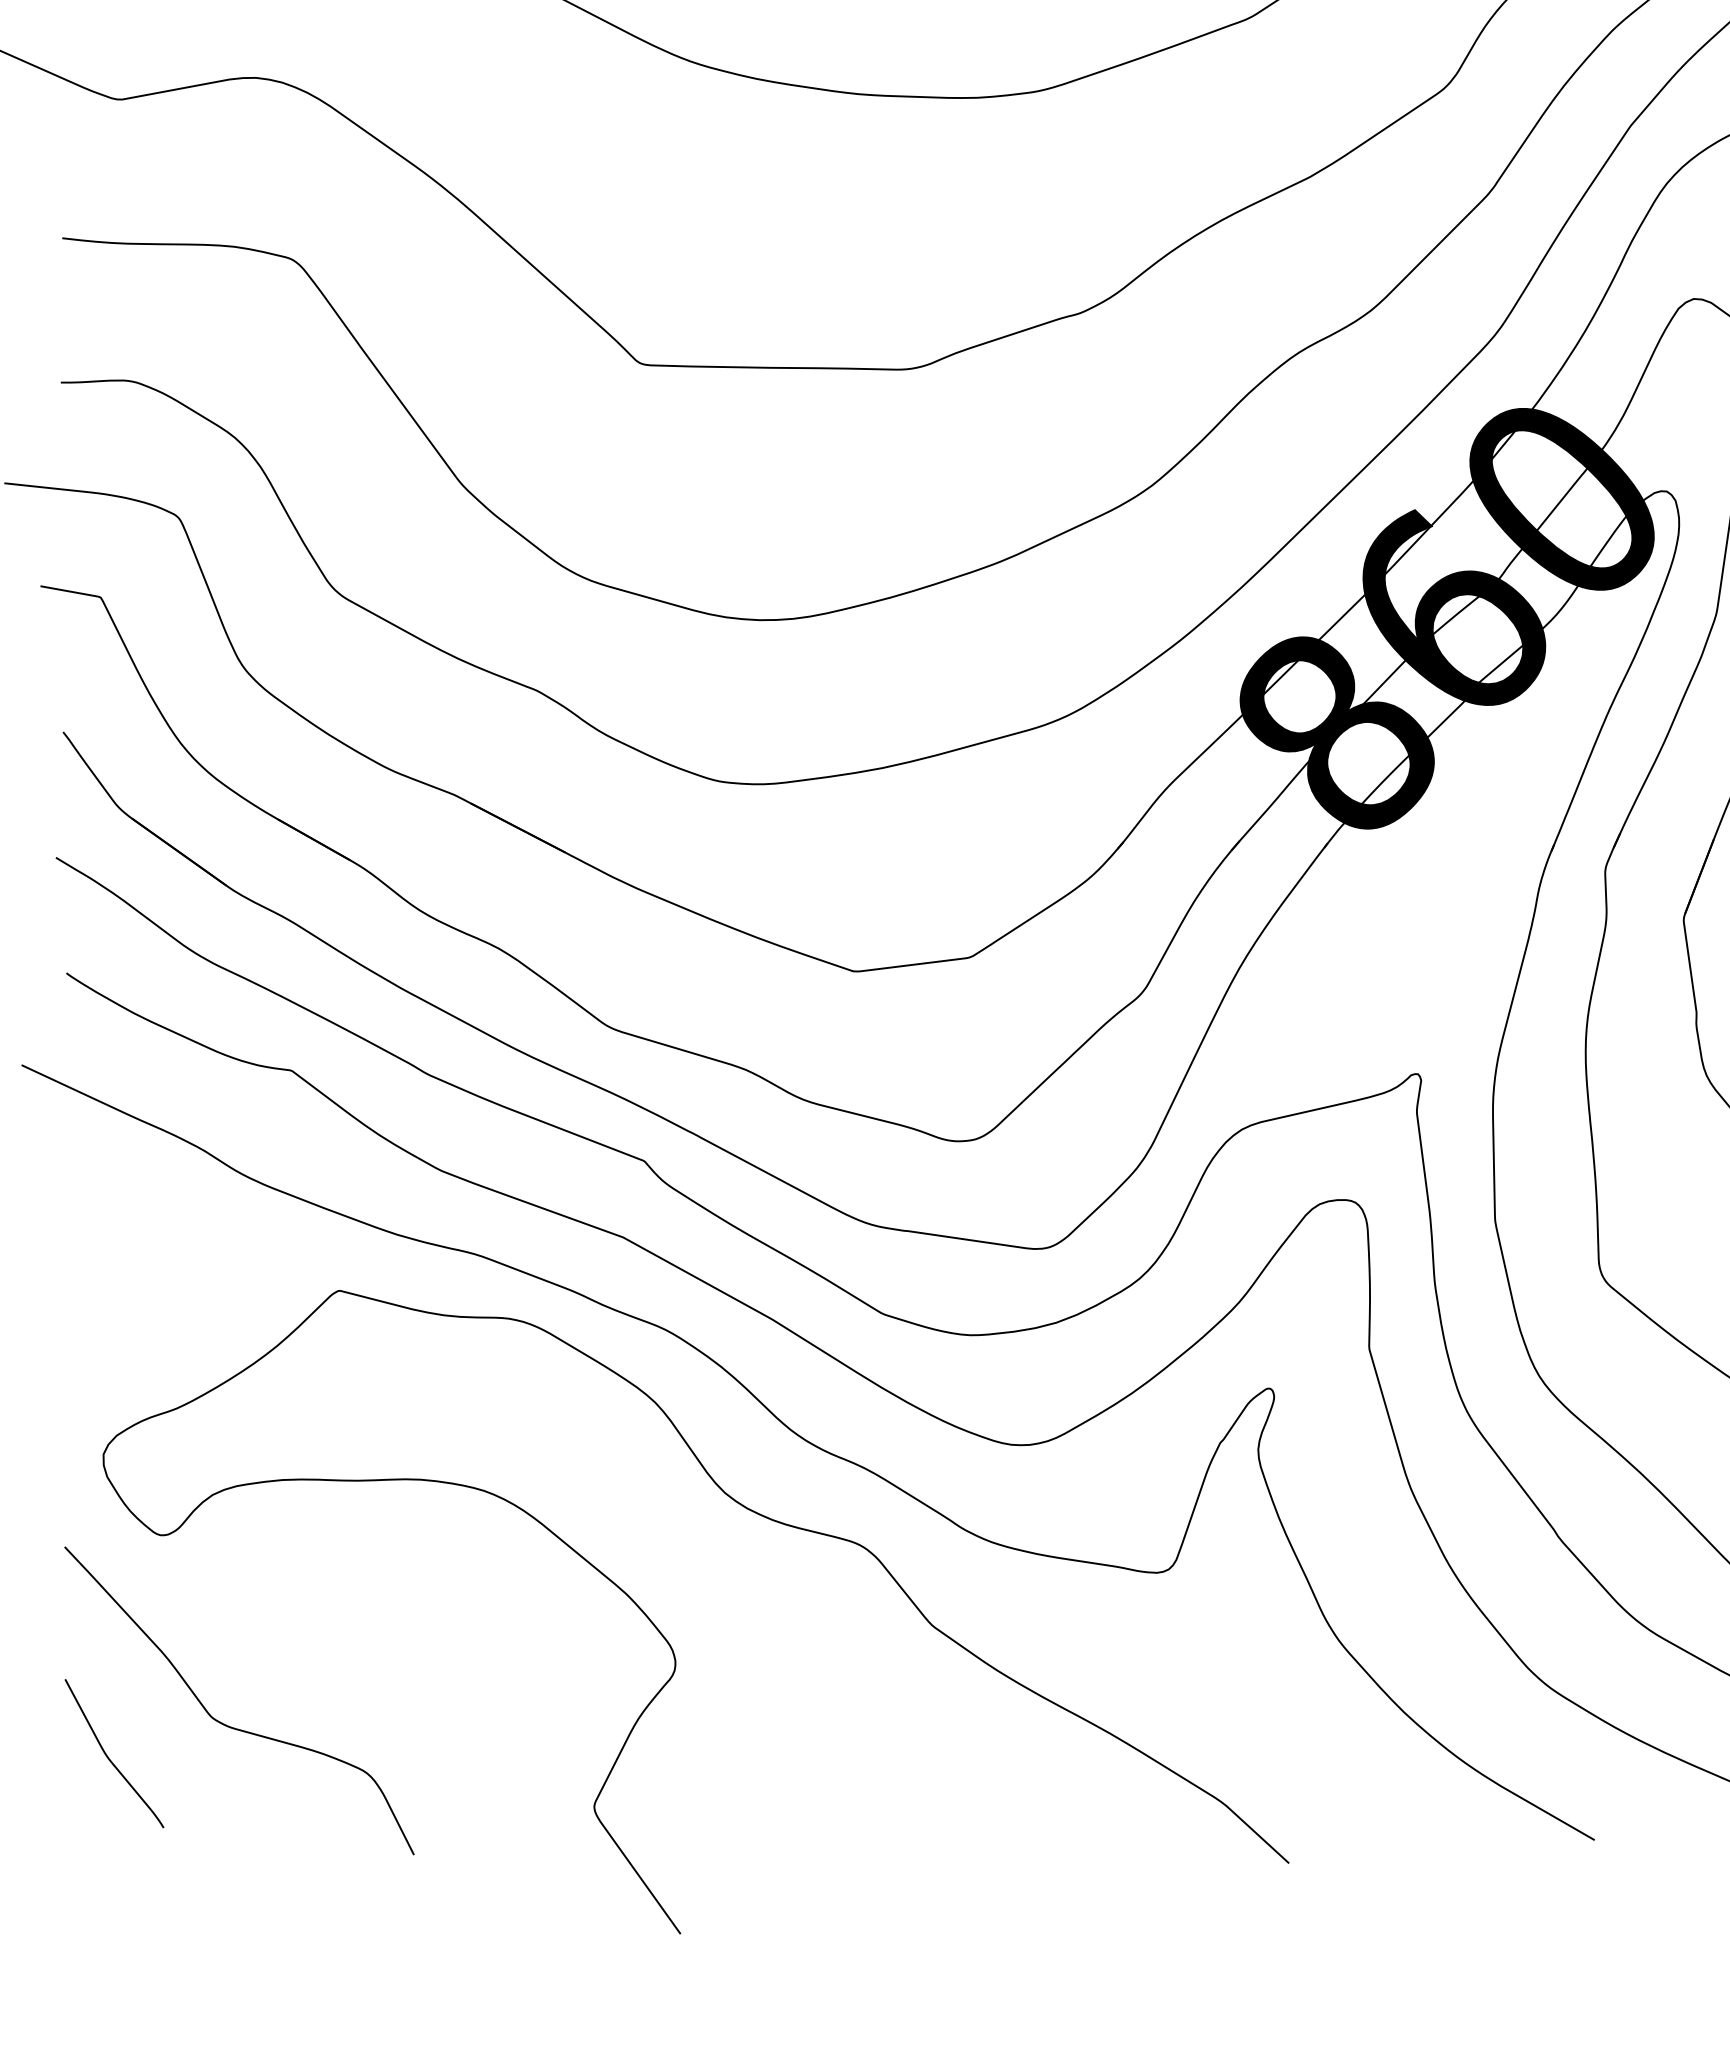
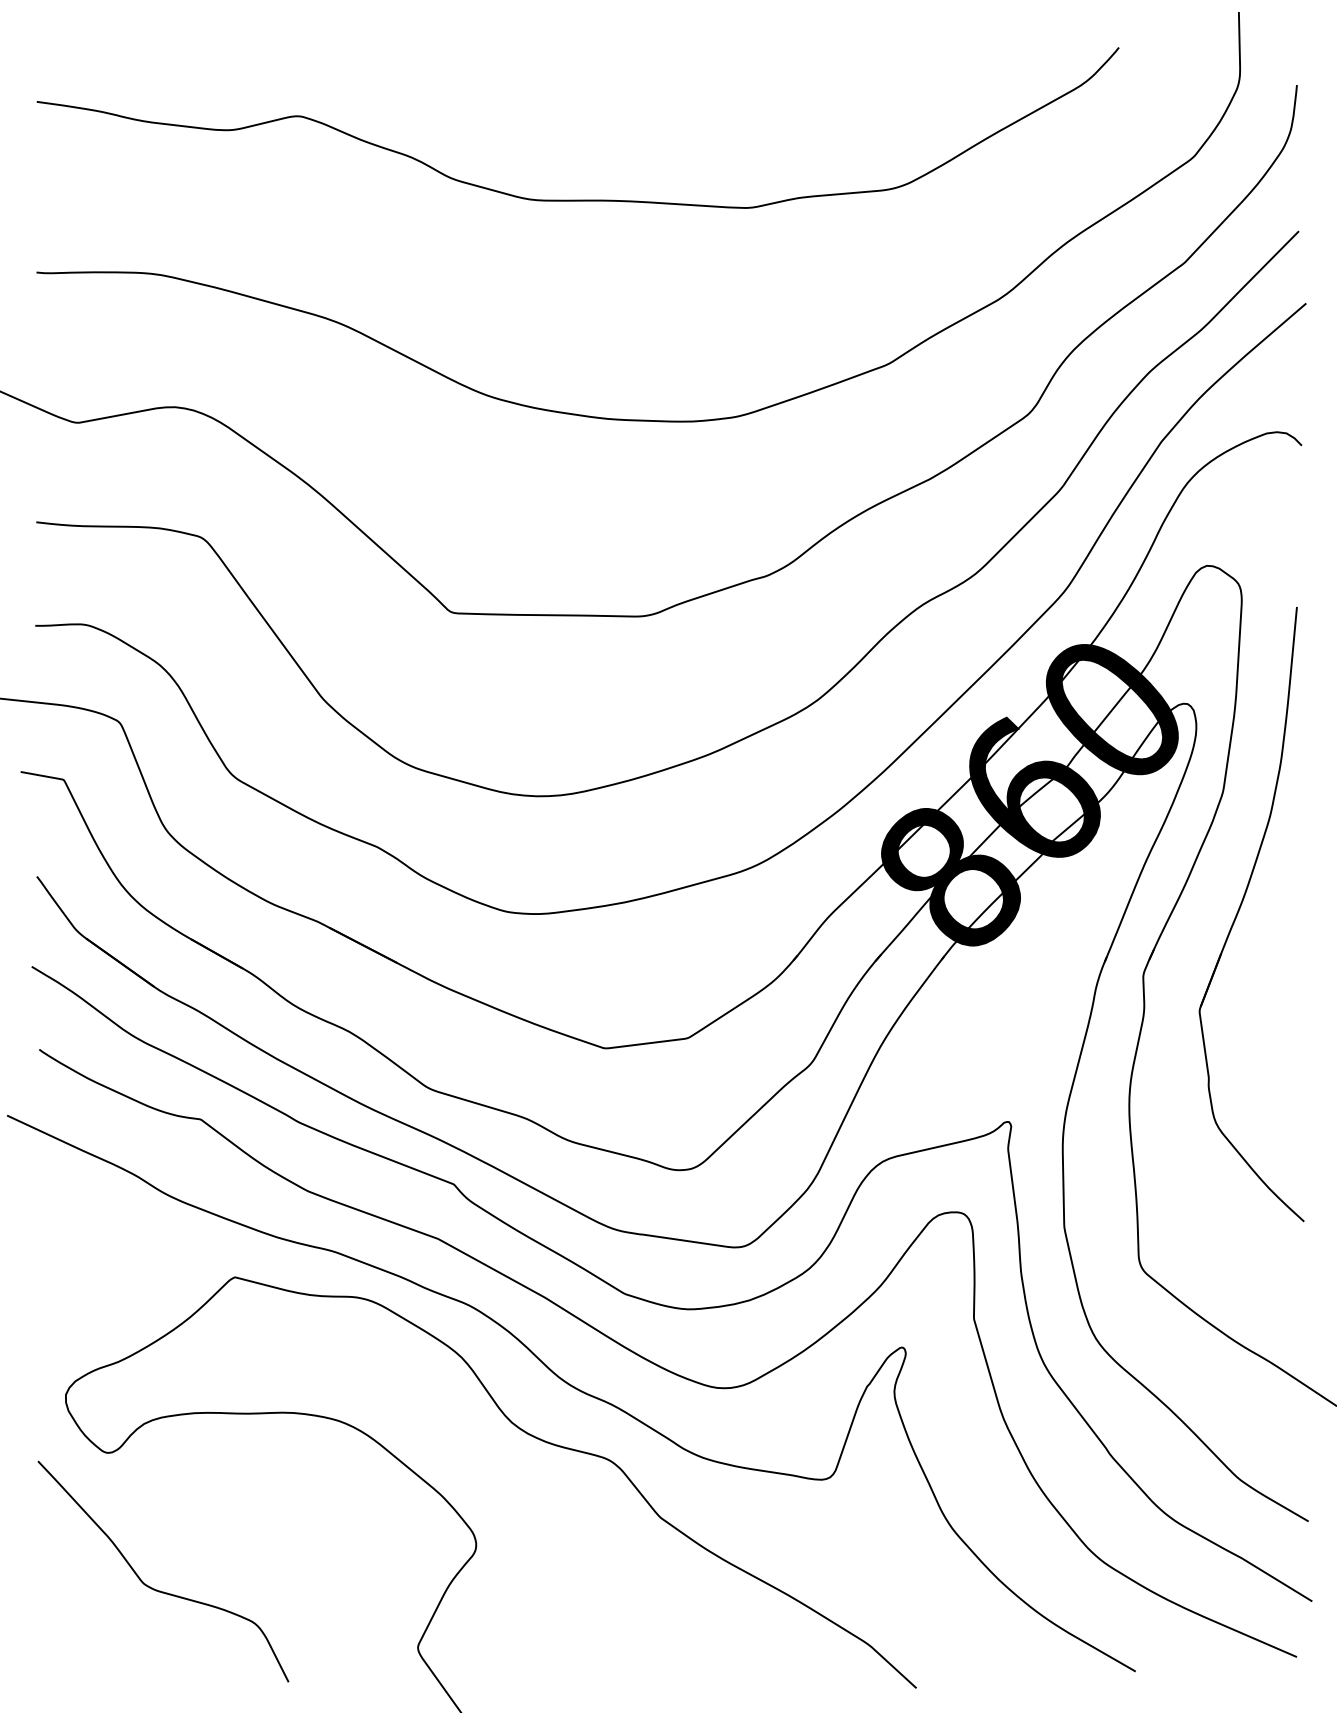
curve: (109, 1757) -> (70, 1612), removed

